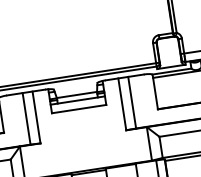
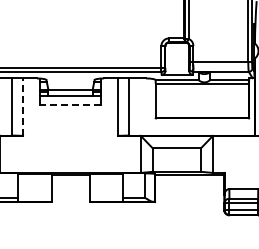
line: (79, 109) -> (70, 105), solid -> dashed
line: (36, 117) -> (23, 107), solid -> dashed

